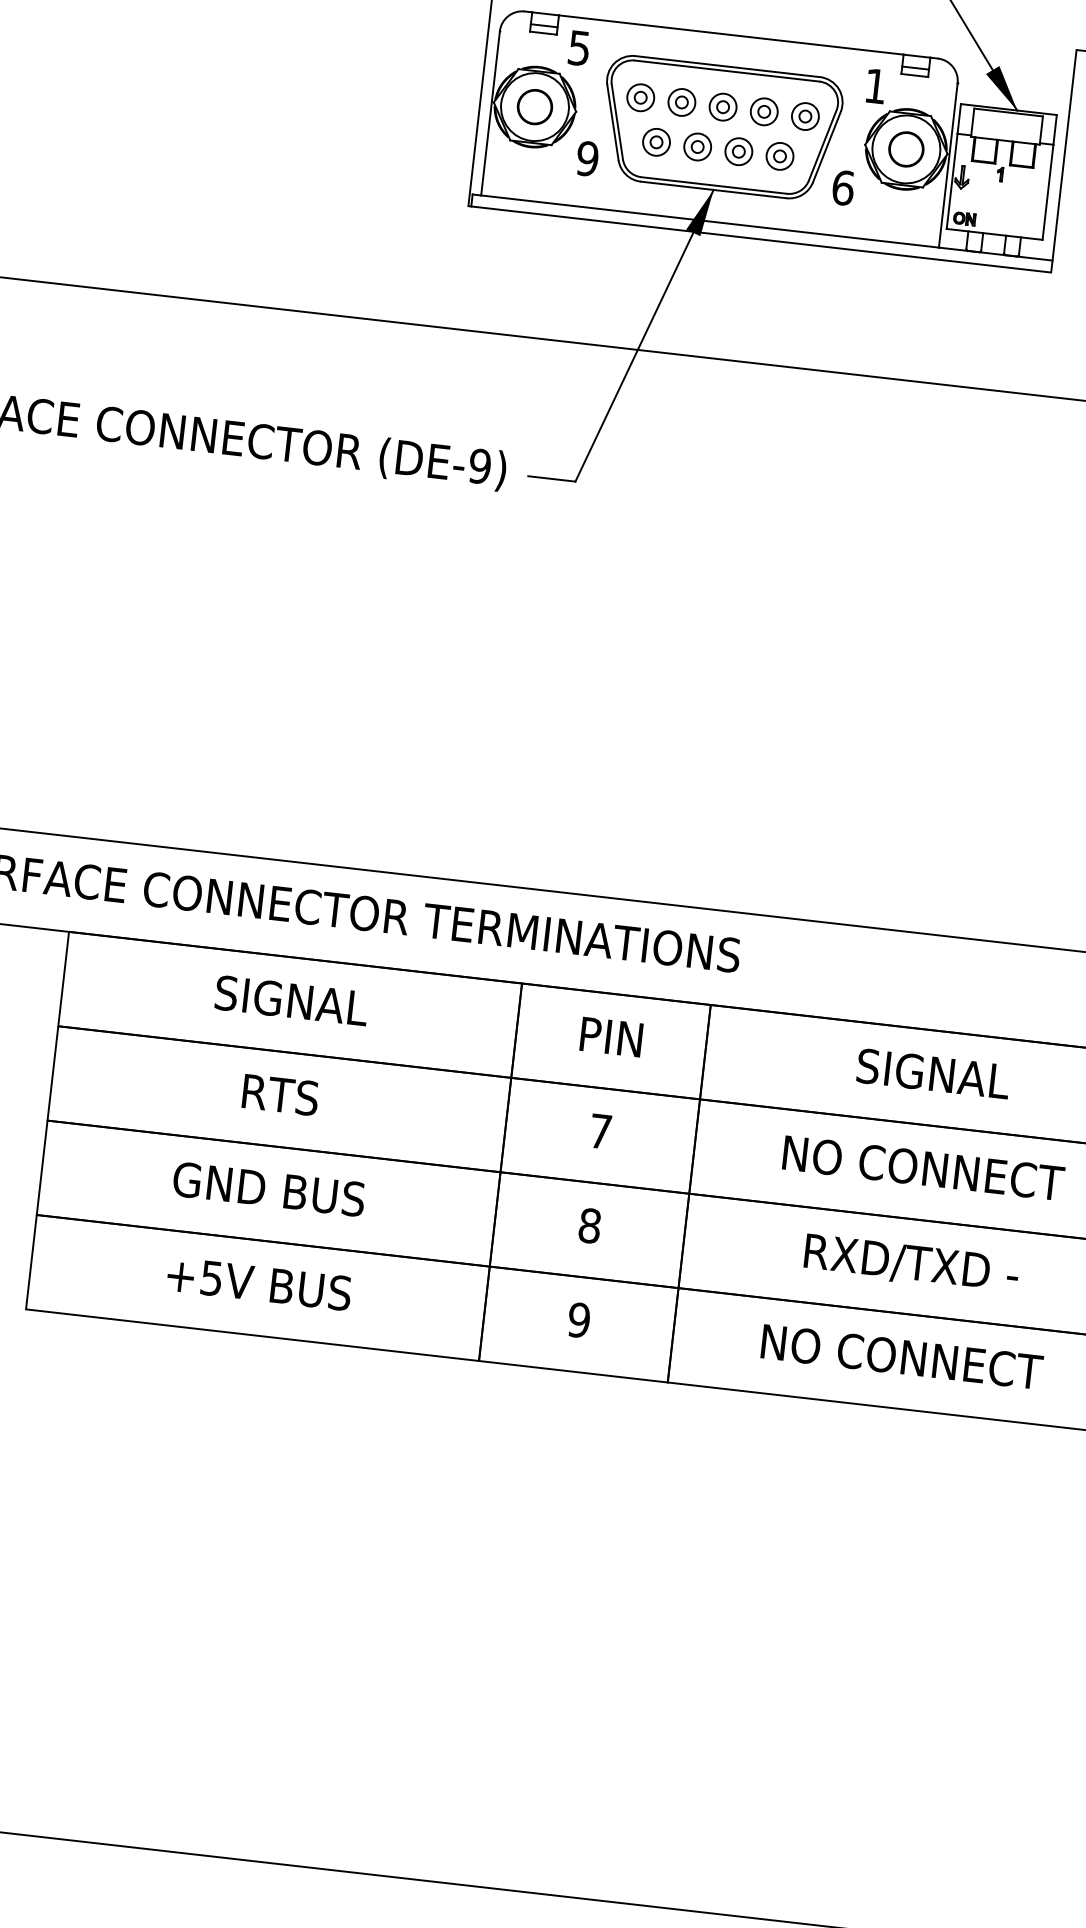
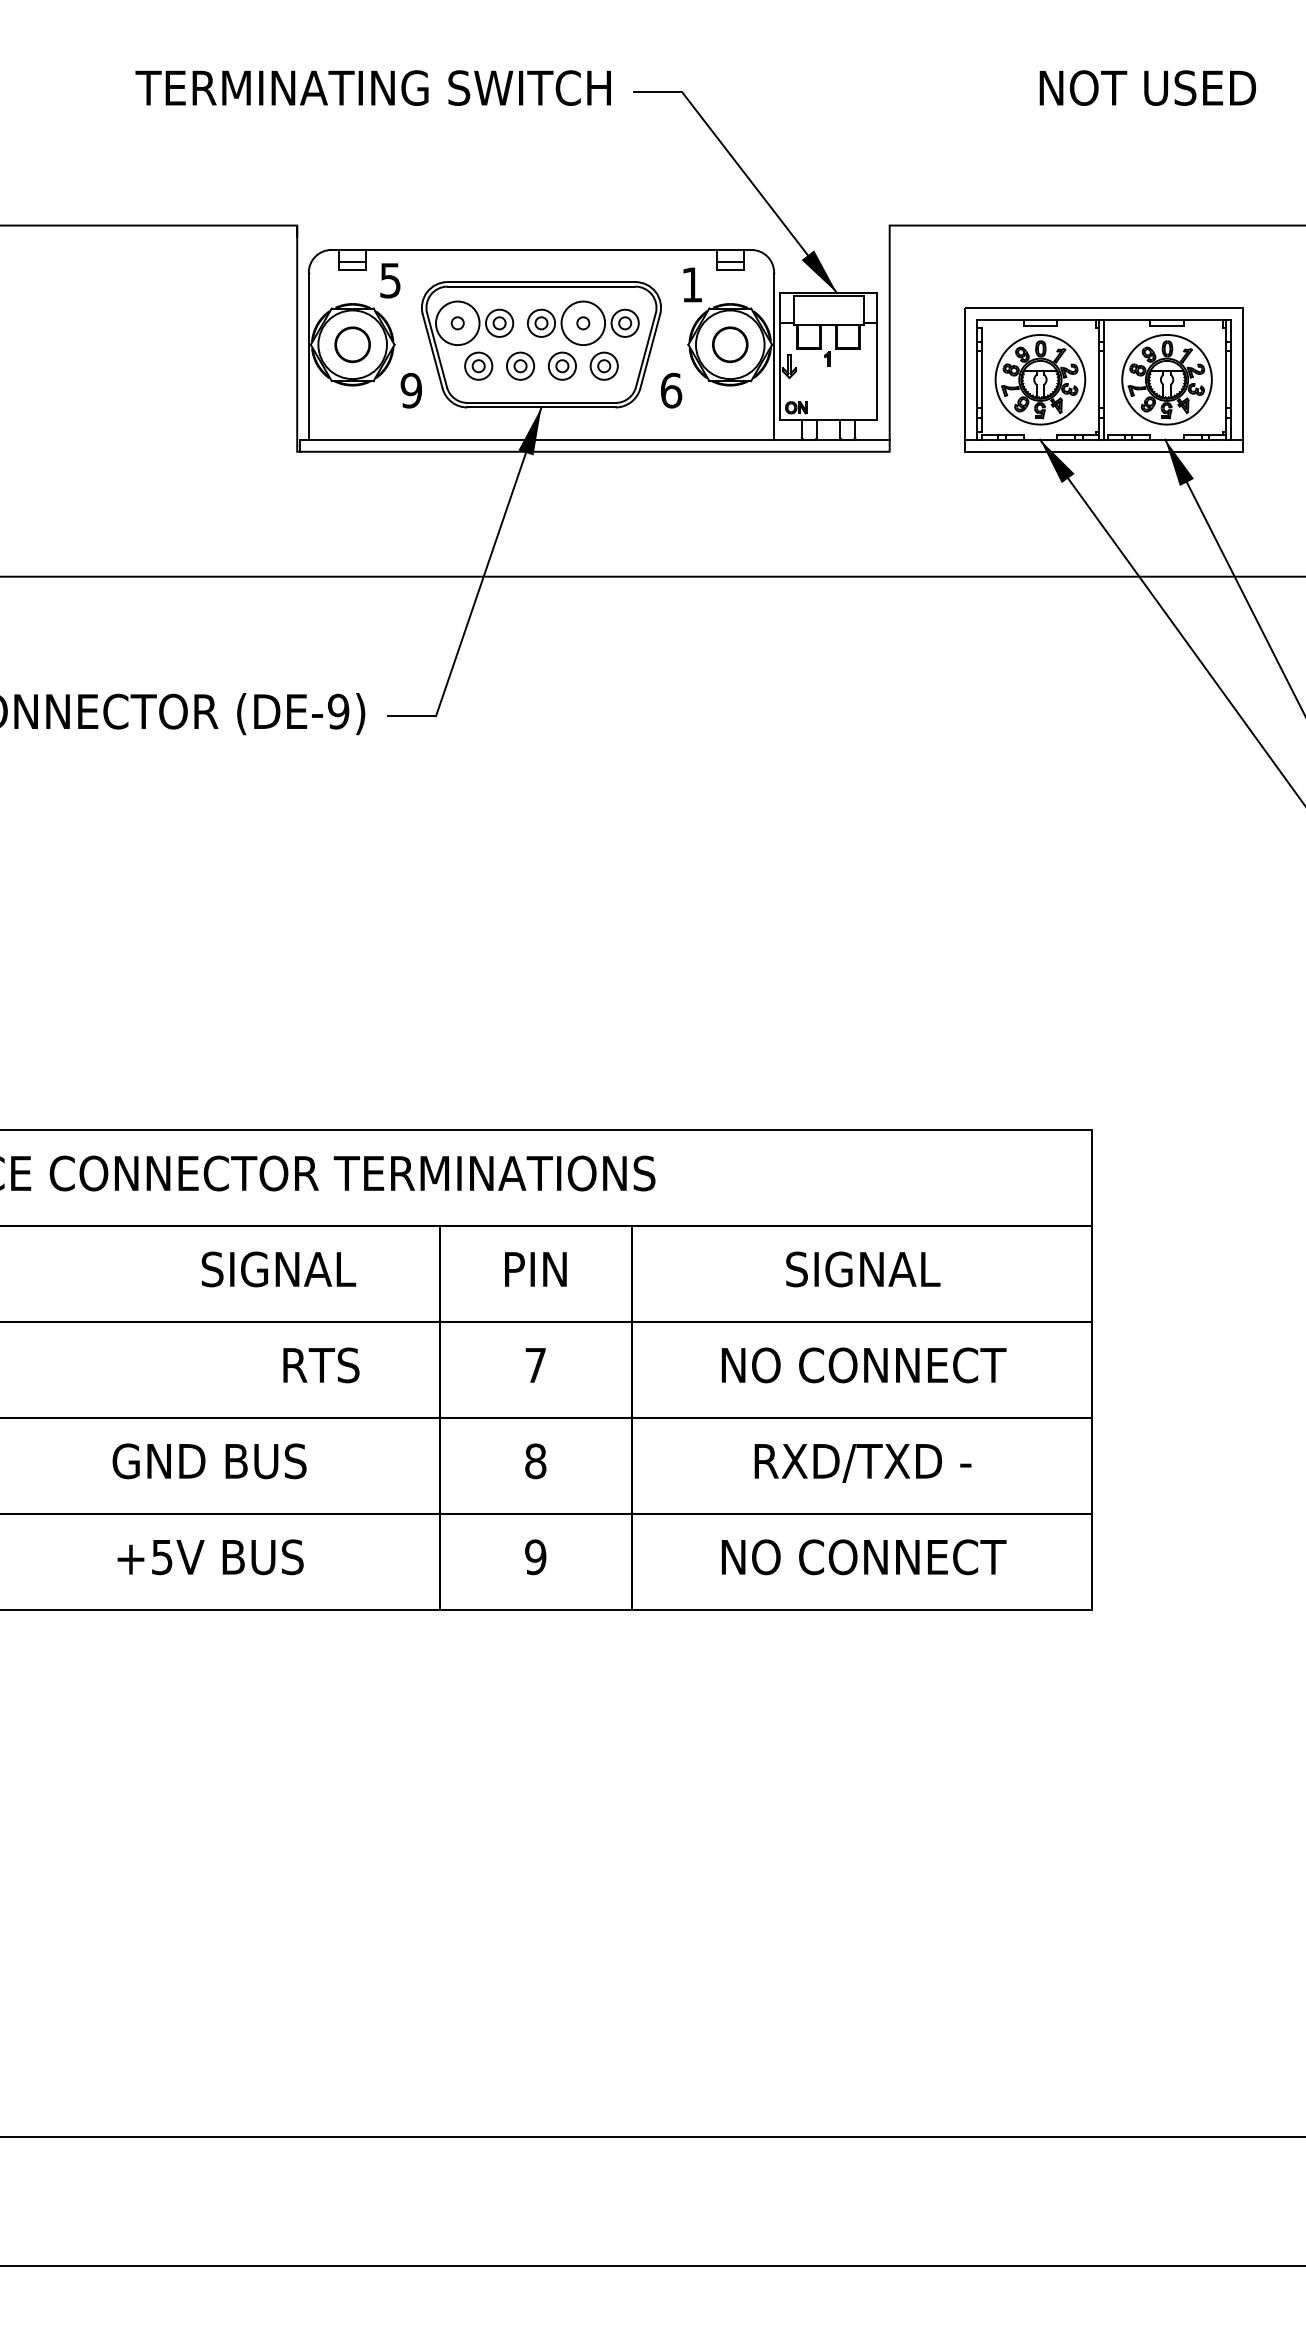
circle: (640, 96) -> (457, 322), size x1.6
circle: (763, 110) -> (582, 322), size x1.6
text: (291, 1000) -> (278, 1269), moved
text: (280, 1095) -> (321, 1365), moved

